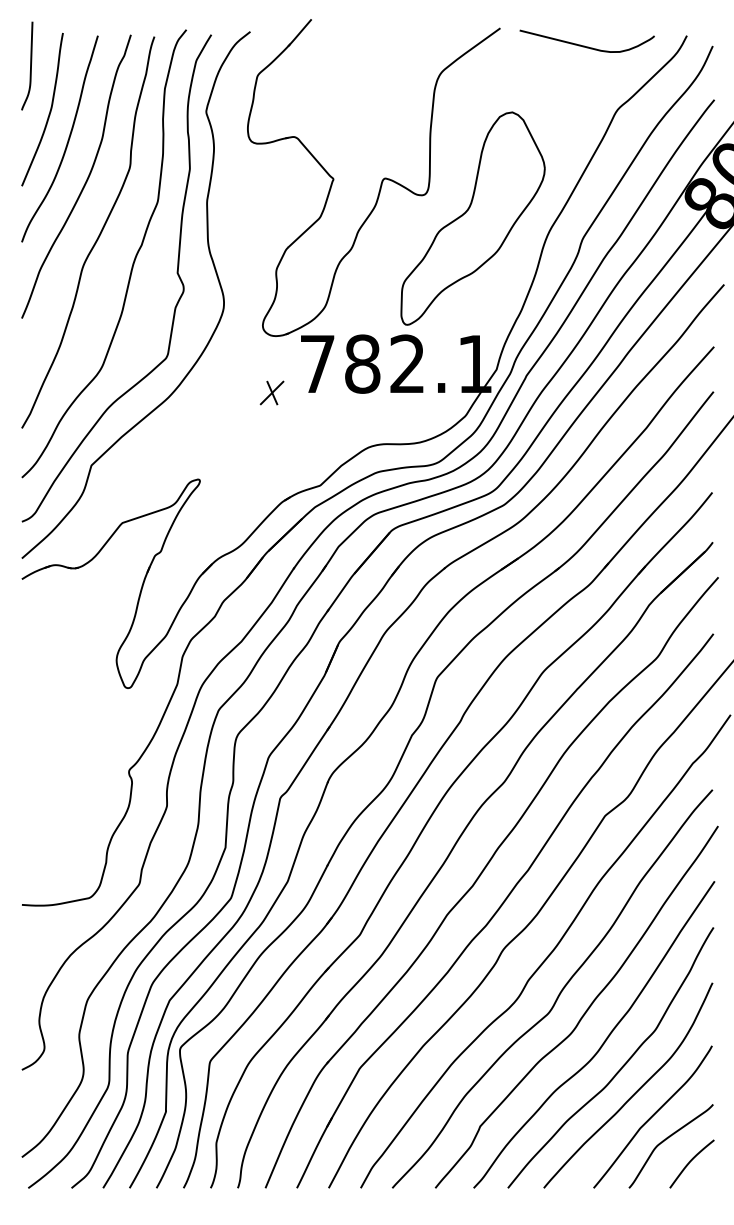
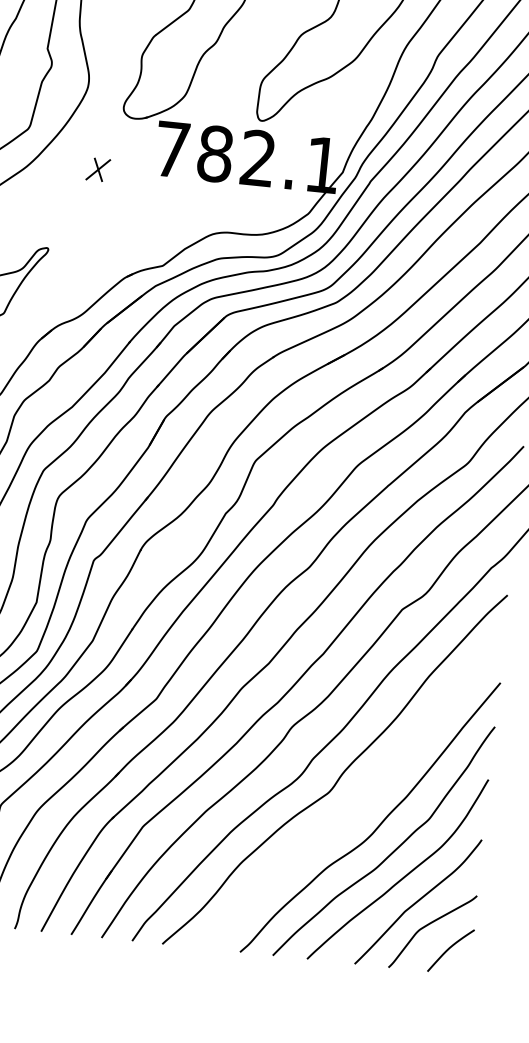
part: (271, 392) -> (97, 169), moved
curve: (585, 1010) -> (364, 793), removed

